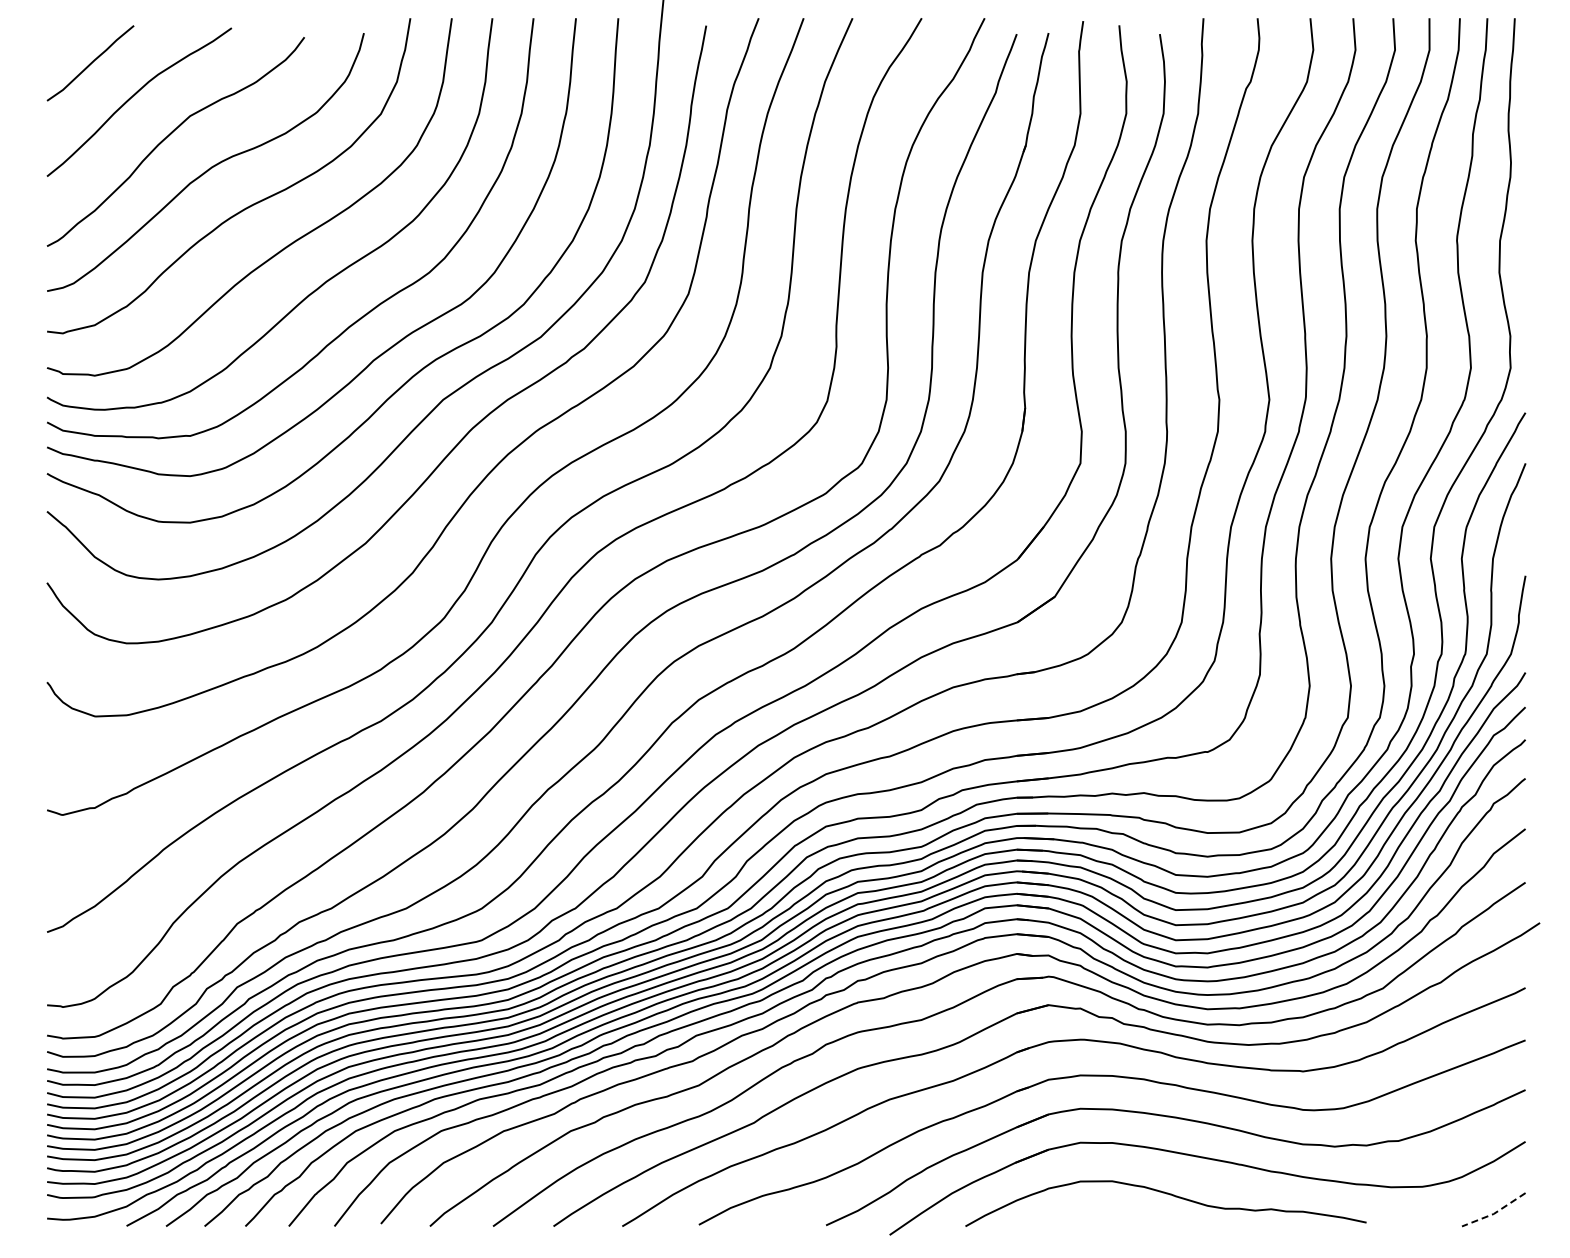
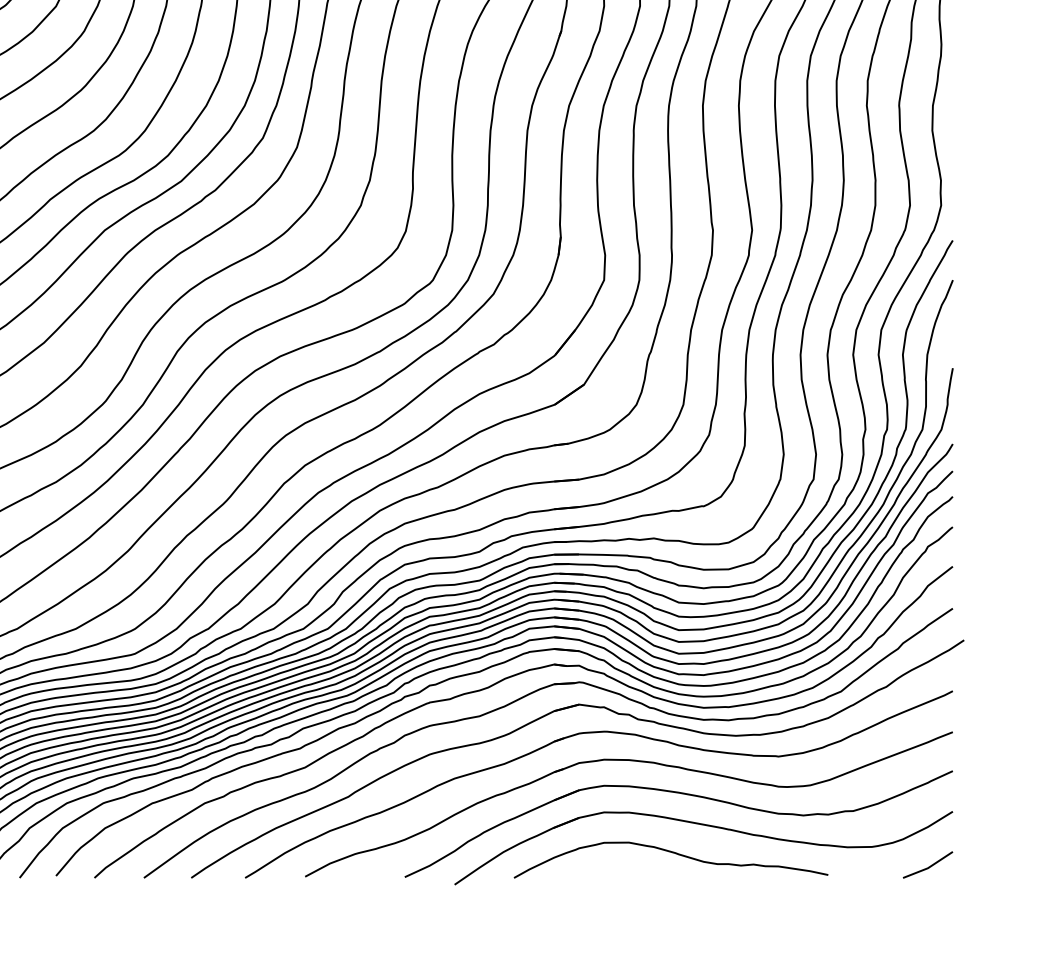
line: (1494, 1213) -> (928, 867), dashed -> solid

